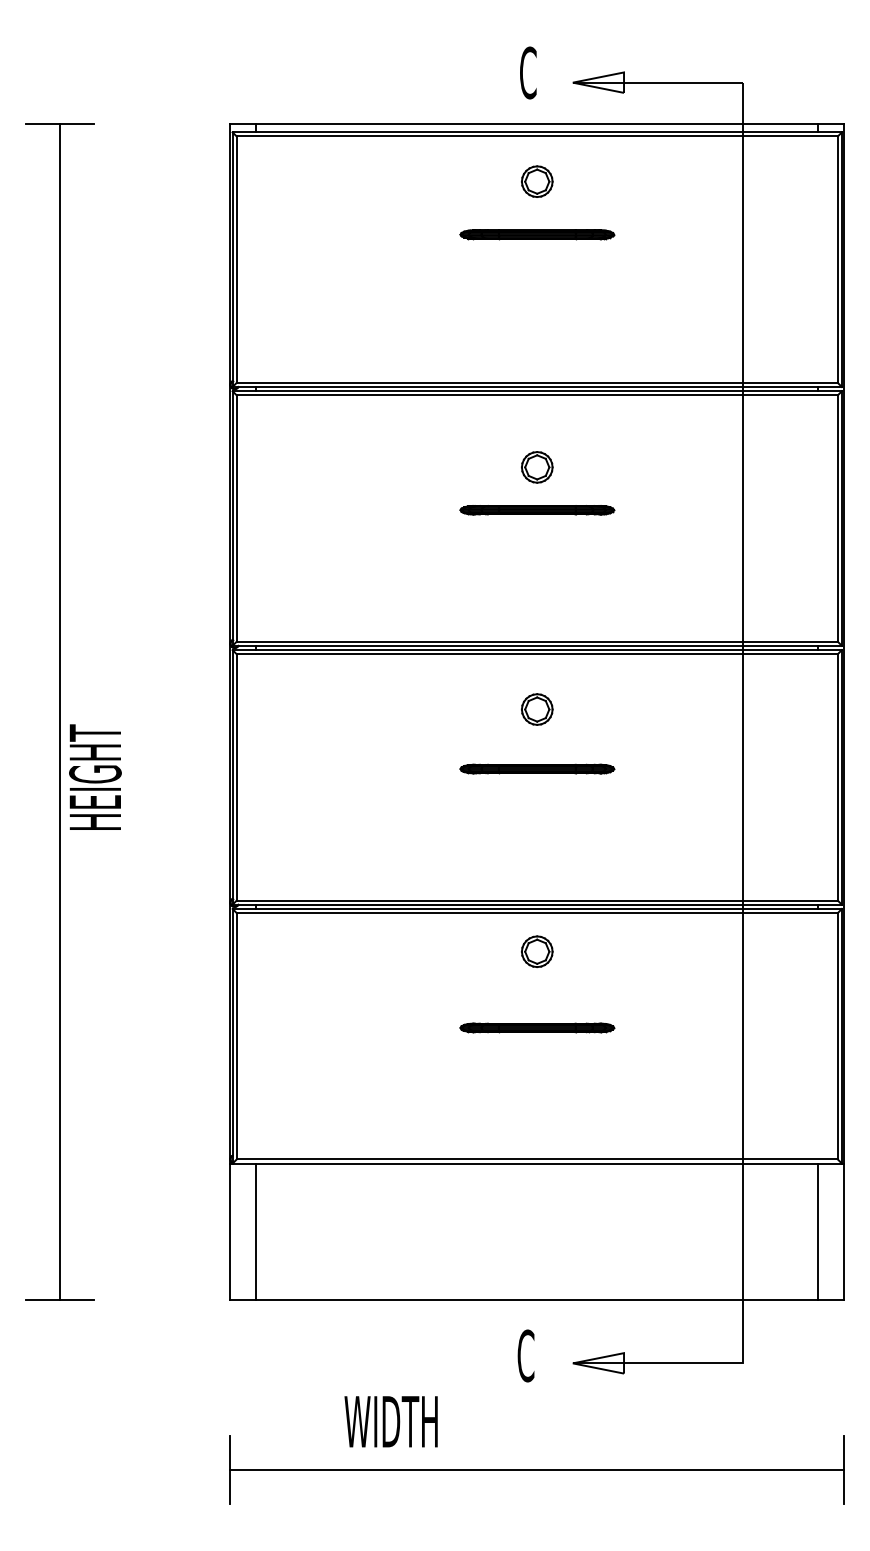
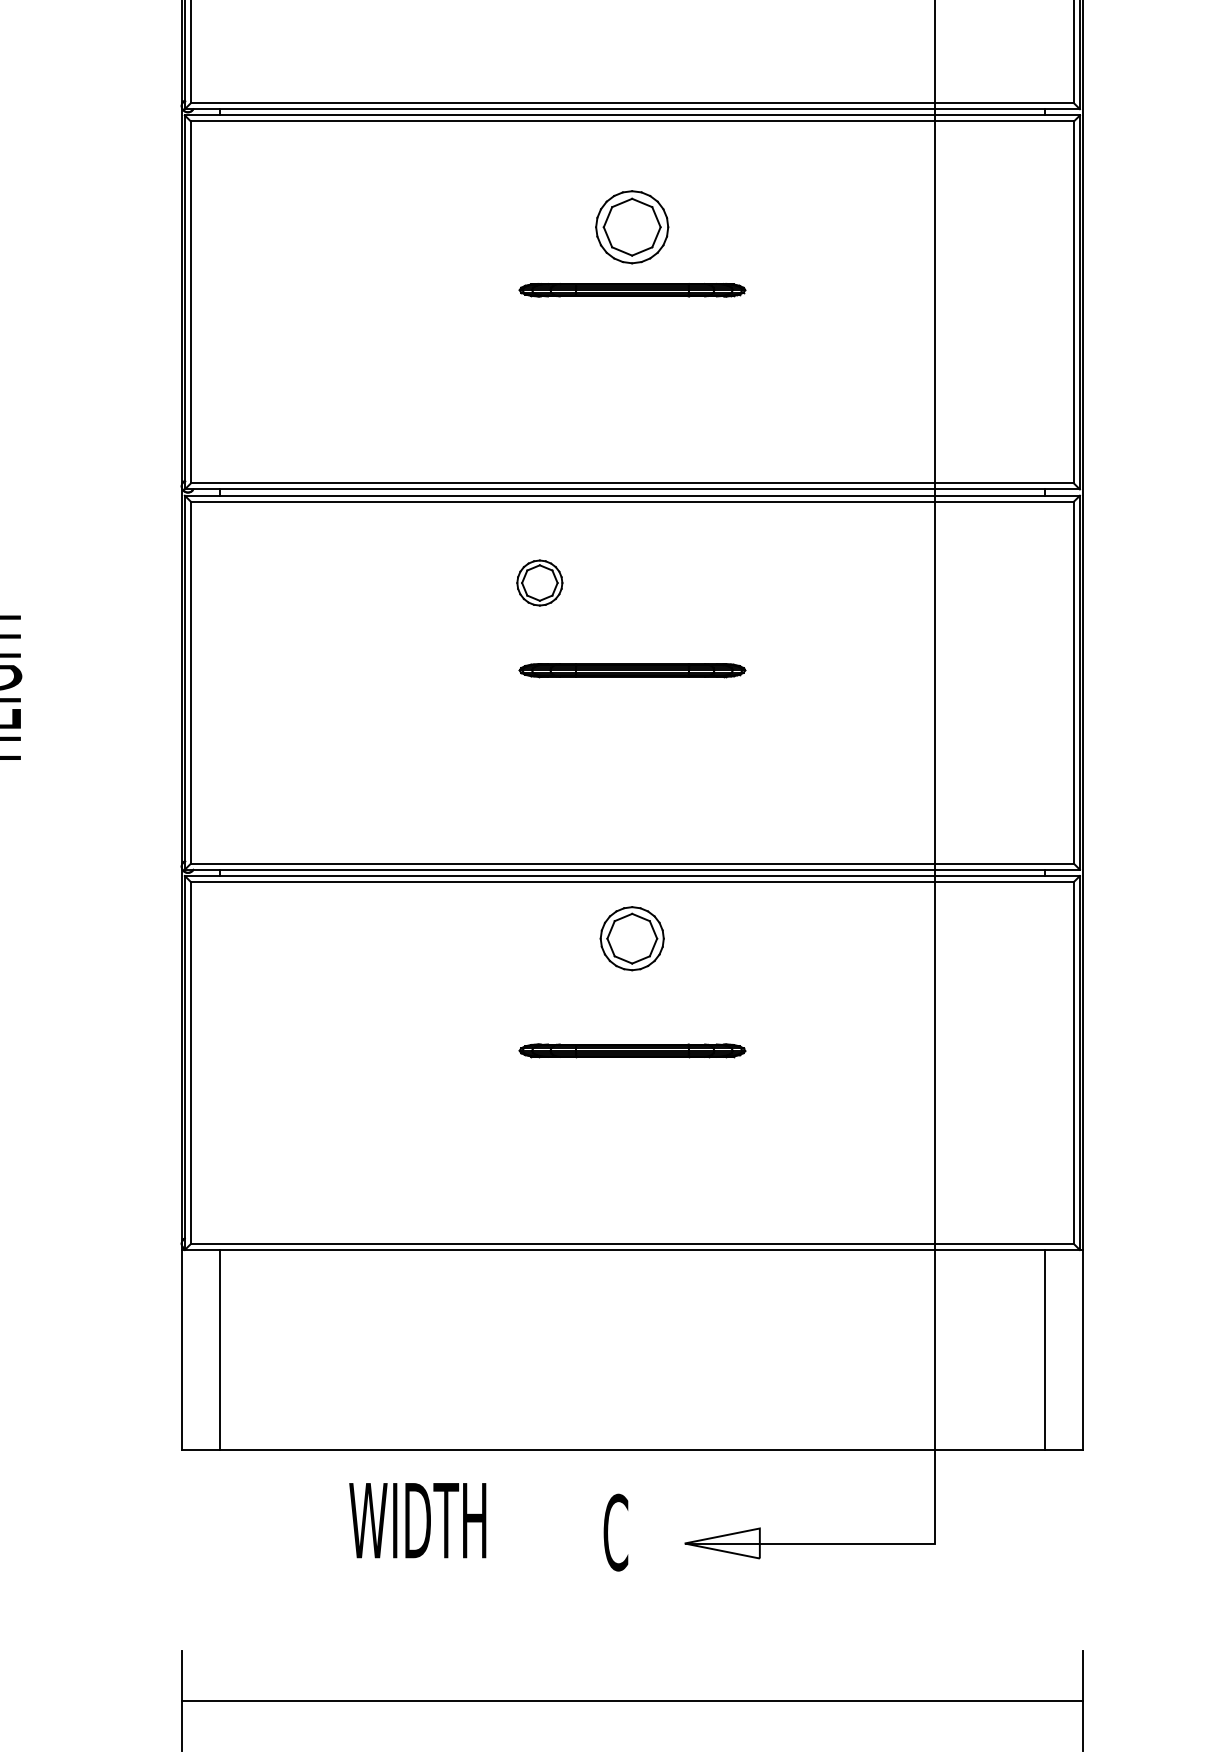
part: (537, 467) -> (632, 227), size x1.6
part: (537, 709) -> (540, 582), moved
part: (537, 951) -> (632, 938), size x1.4
text: (390, 1421) -> (416, 1520), moved

